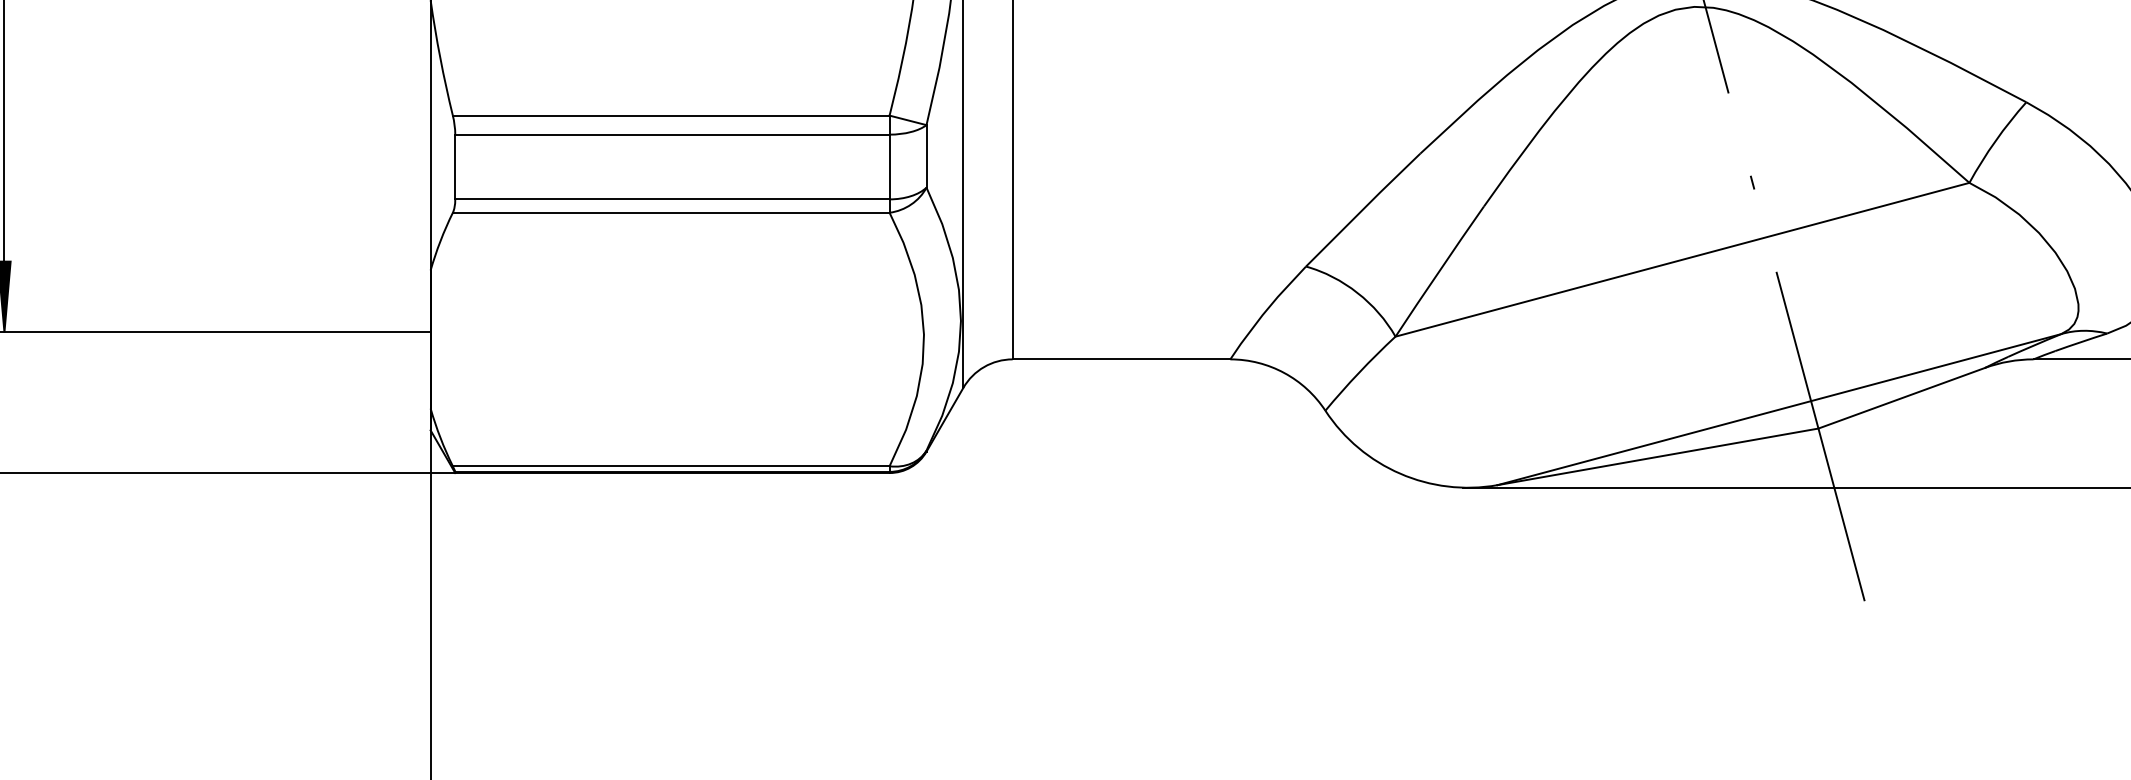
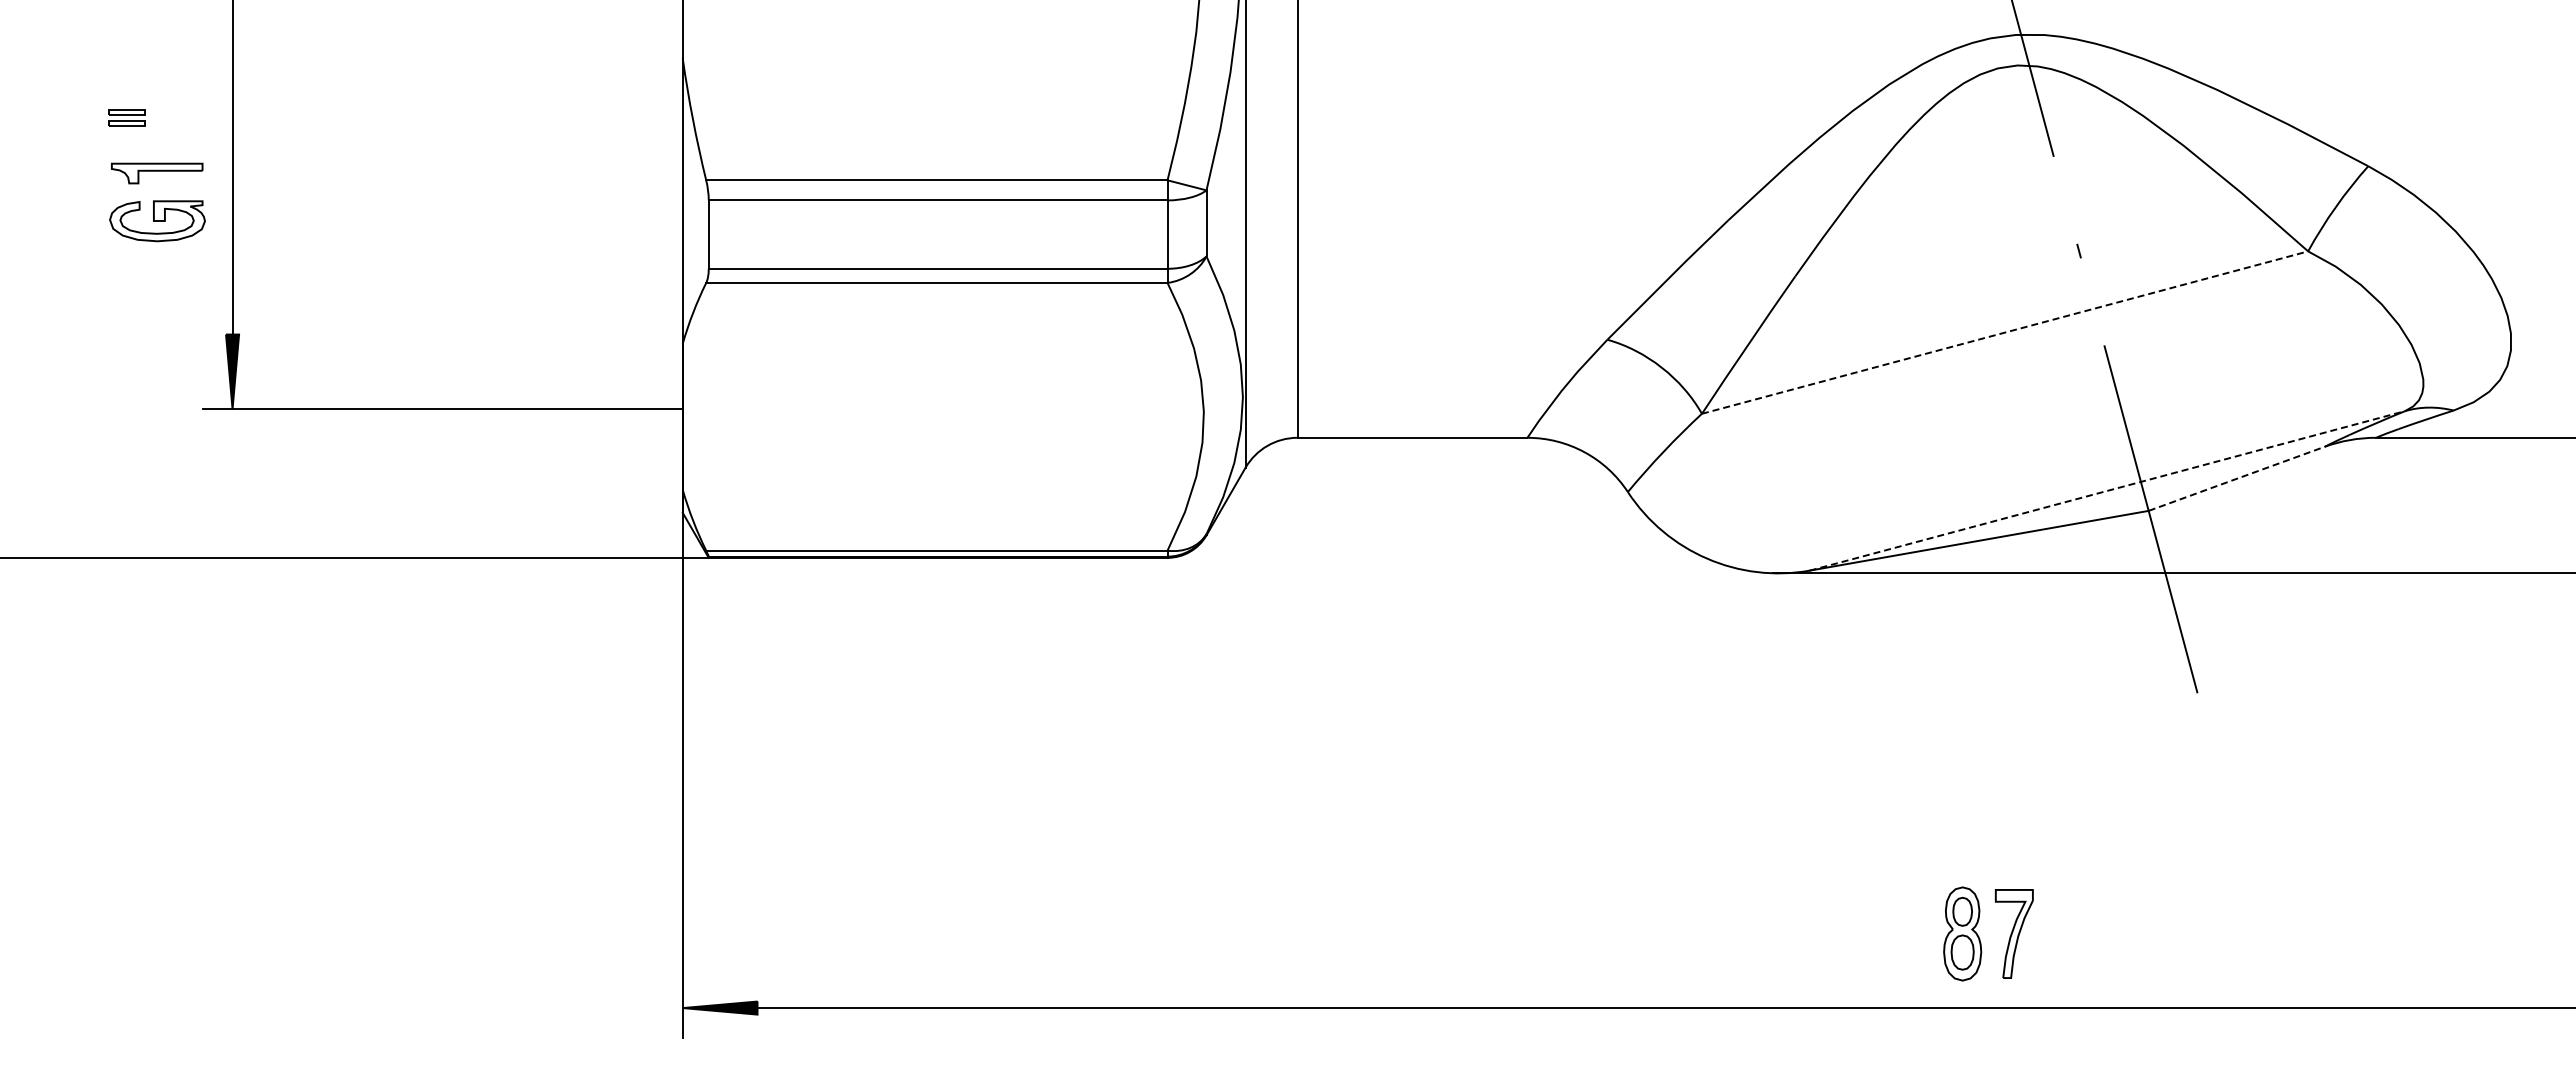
line: (1682, 259) -> (2005, 332), solid -> dashed
line: (1901, 397) -> (2236, 478), solid -> dashed
line: (1779, 409) -> (2107, 490), solid -> dashed

